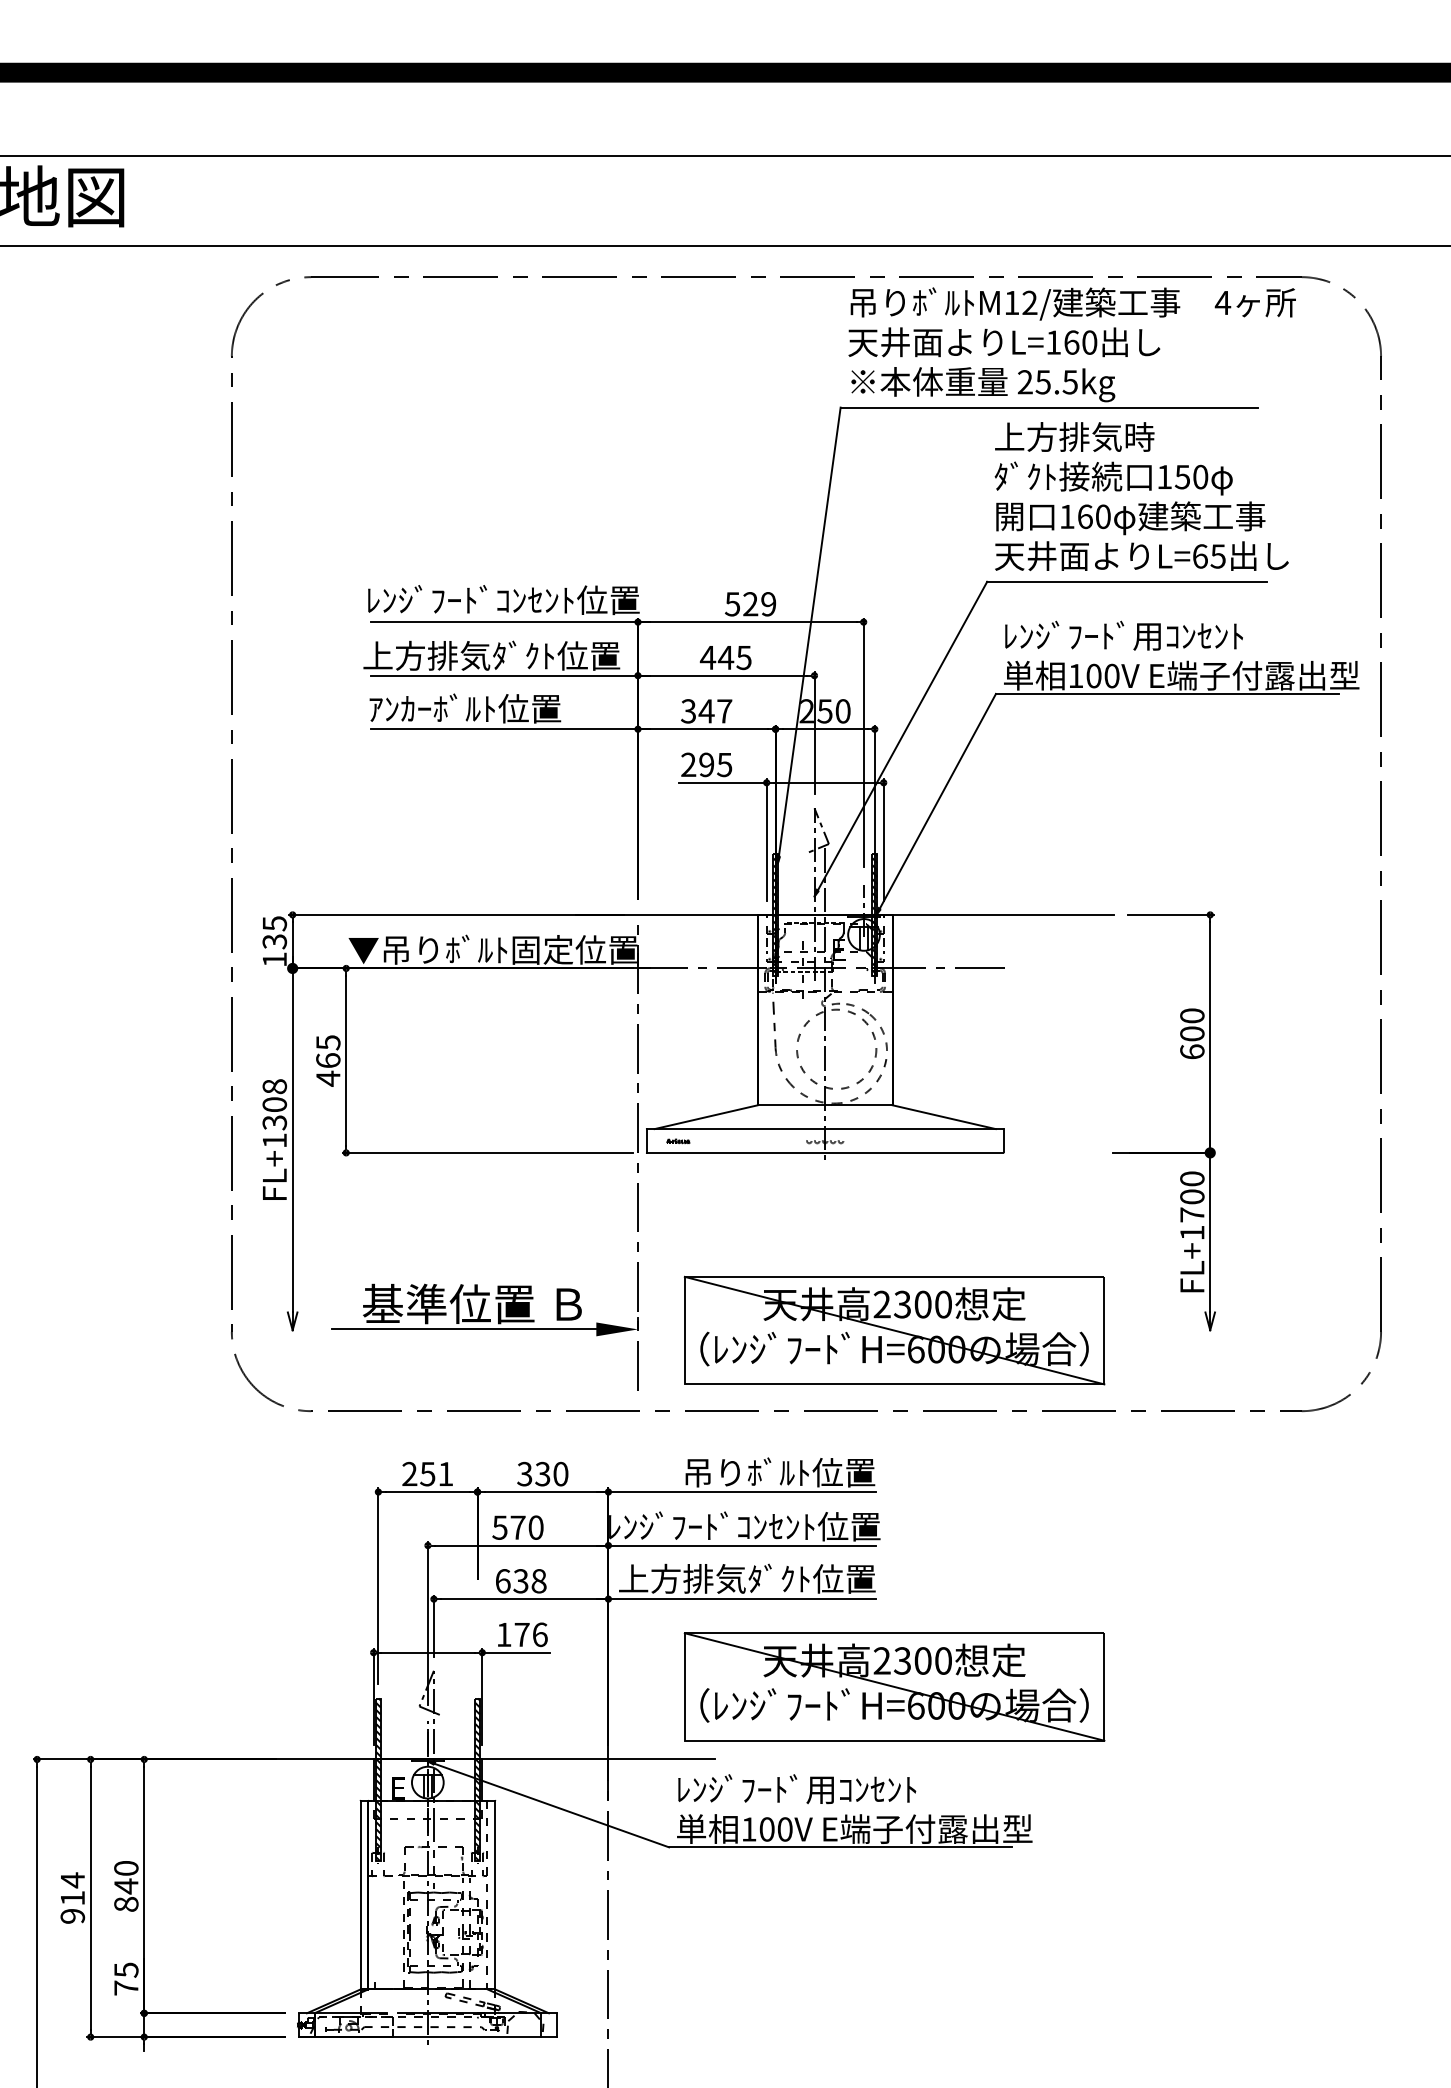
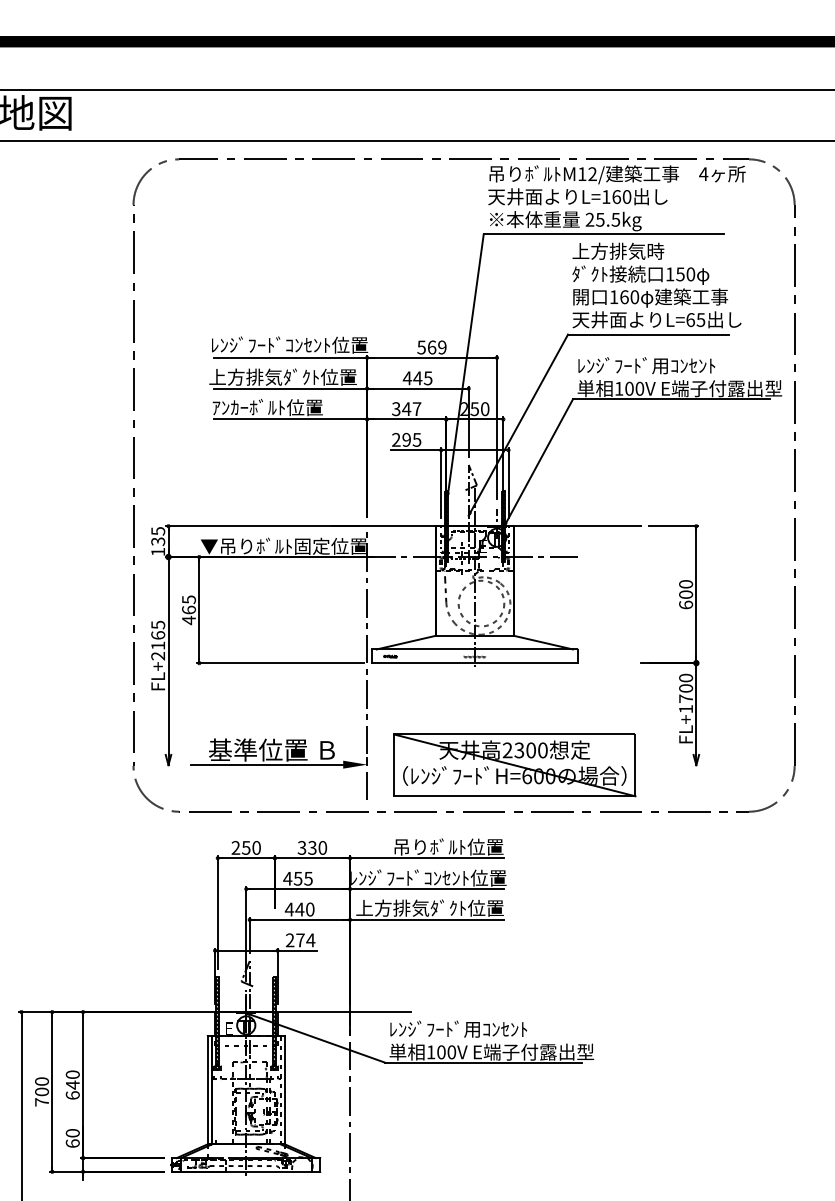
text: (749, 604) -> (431, 347), 529 -> 569
text: (275, 1113) -> (158, 640), FL+1308 -> FL+2165
text: (445, 1473) -> (256, 847), 251 -> 250
text: (516, 1527) -> (297, 878), 570 -> 455
text: (520, 1581) -> (299, 909), 638 -> 440
text: (522, 1635) -> (300, 940), 176 -> 274
part: (894, 1687) -> (514, 970), removed
text: (73, 1897) -> (42, 1091), 914 -> 700
text: (125, 1904) -> (72, 1095), 840 -> 640
text: (125, 1979) -> (72, 1138), 75 -> 60

